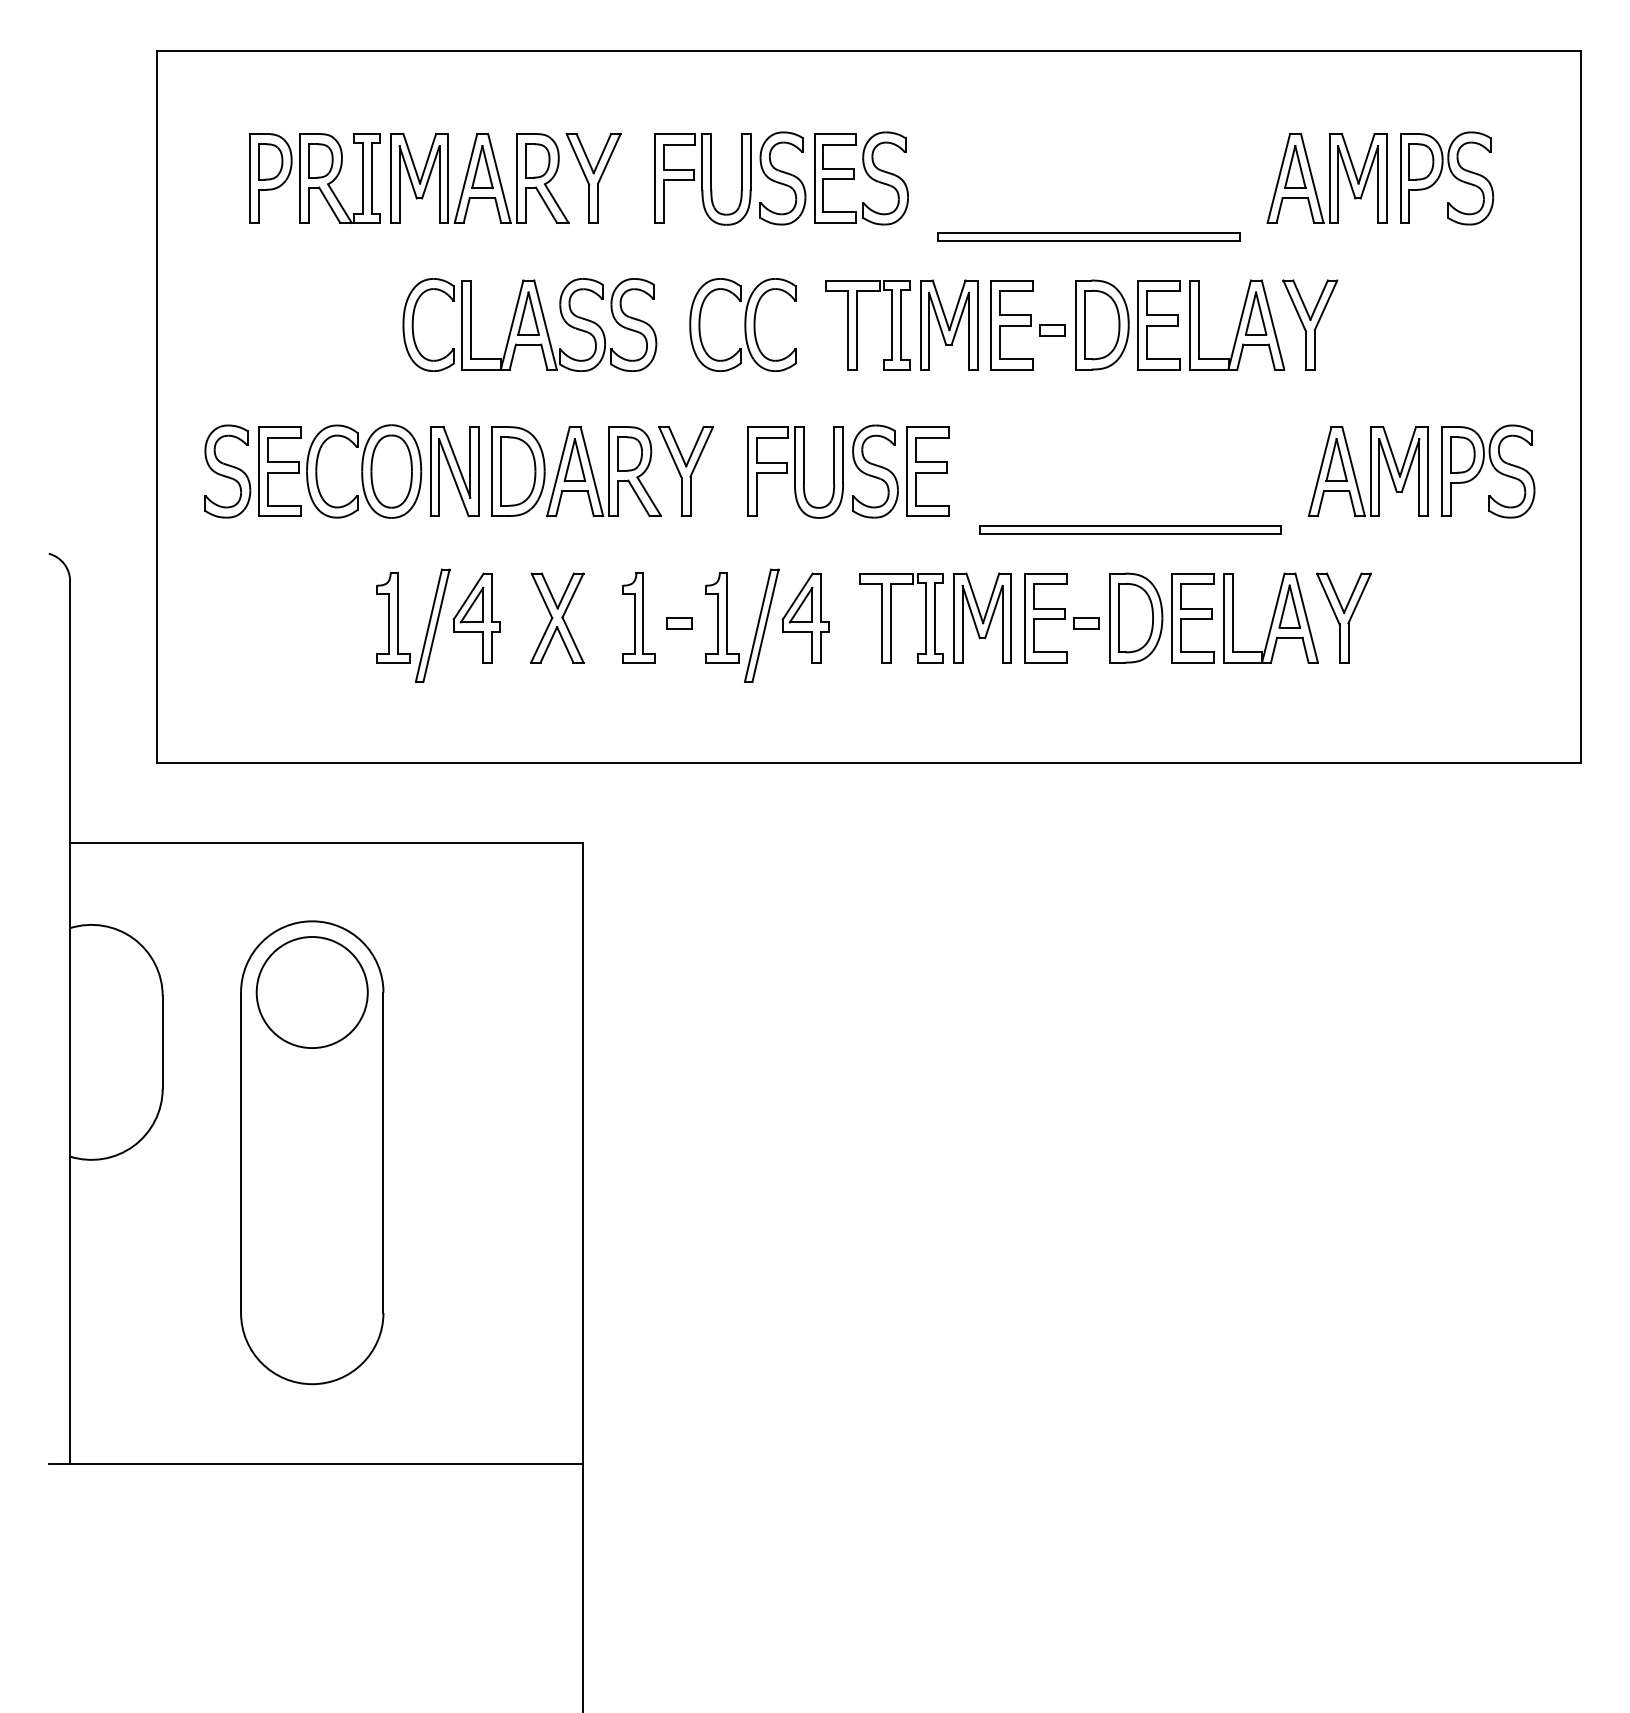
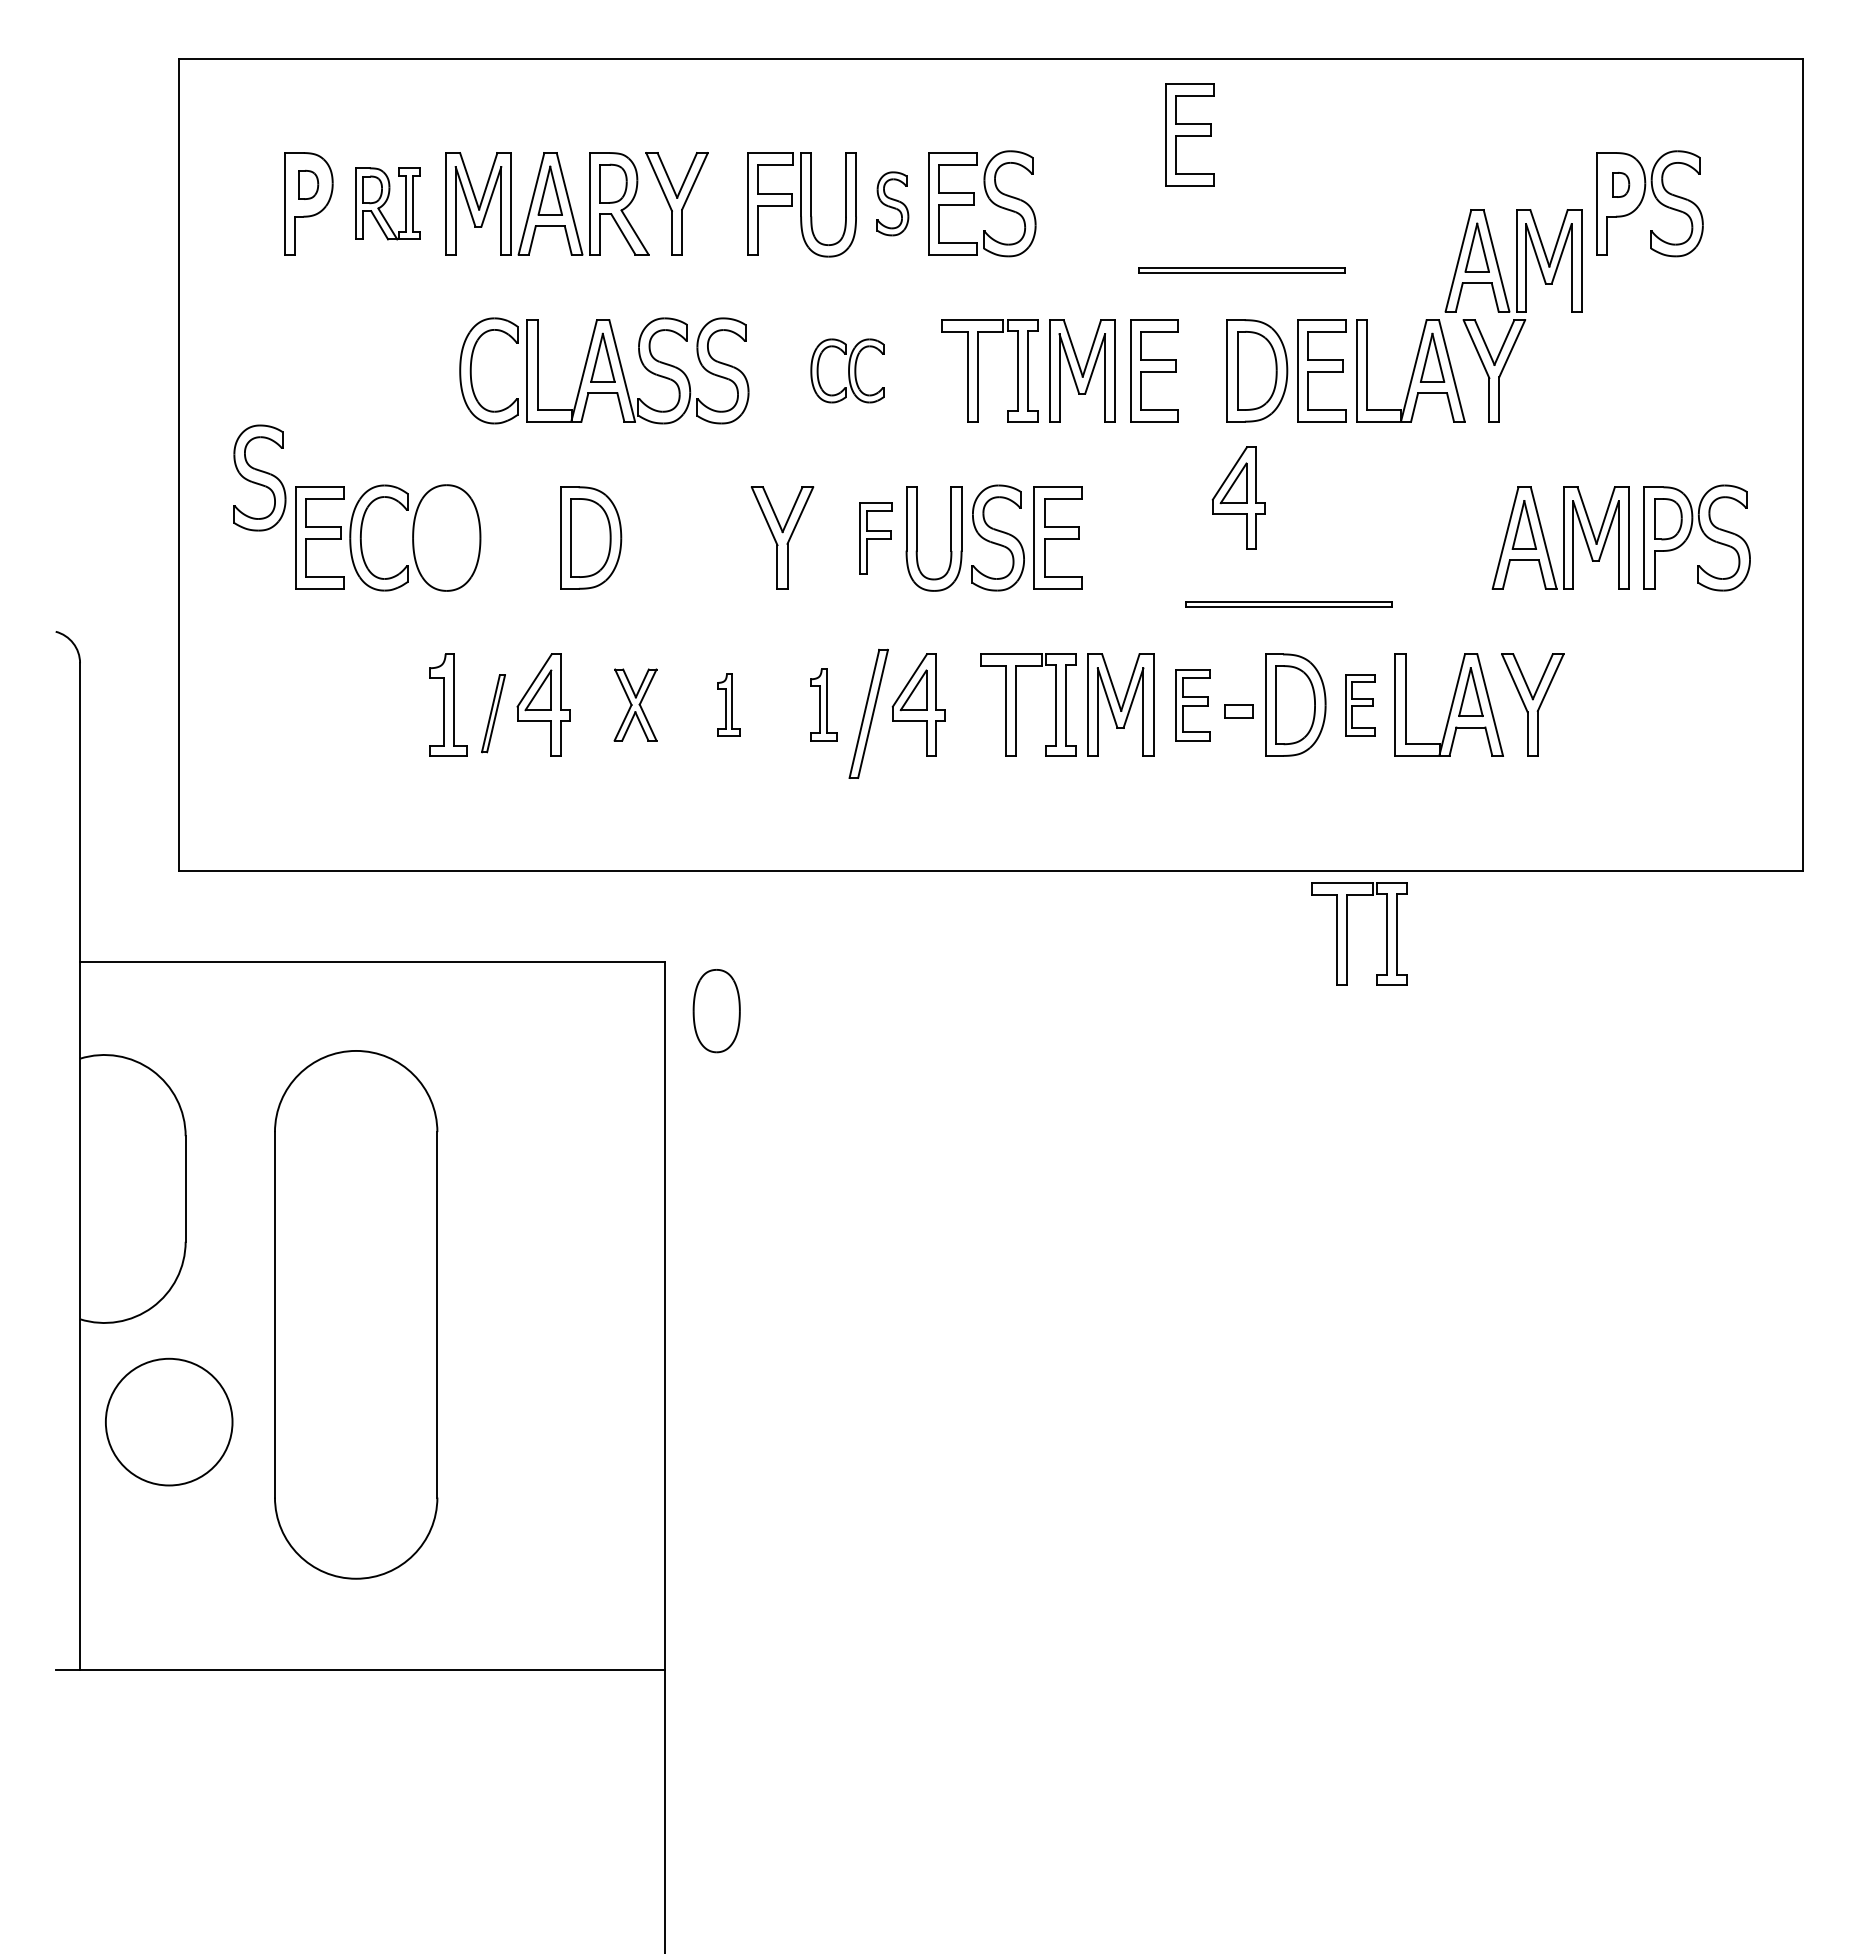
part: (1042, 117) -> (1189, 134), added
part: (270, 161) -> (308, 184), size x0.7
part: (1420, 161) -> (1620, 184), size x0.6
part: (339, 178) -> (387, 203), size x0.7
part: (782, 178) -> (892, 203), size x0.6
part: (1327, 178) -> (1513, 260), moved
part: (1088, 236) -> (1241, 270), size x0.6
part: (743, 324) -> (847, 370), size x0.6
part: (1052, 329) -> (1200, 376), removed
part: (1085, 436) -> (1238, 497), added
part: (227, 471) -> (259, 477), moved
part: (391, 471) -> (716, 1011), moved
part: (454, 471) -> (518, 537), removed
part: (603, 471) -> (688, 537), removed
part: (767, 471) -> (875, 537), size x0.7
part: (1129, 529) -> (1288, 604), size x0.6
part: (557, 617) -> (635, 704), size x0.7
part: (638, 617) -> (728, 704), size x0.6
part: (722, 617) -> (823, 704), size x0.7
part: (1045, 617) -> (1192, 704), size x0.7
part: (1192, 617) -> (1360, 704), size x0.6
part: (679, 623) -> (774, 711), removed
part: (432, 625) -> (493, 713), size x0.6
part: (1181, 818) -> (1347, 933), added
circle: (312, 991) -> (169, 1421), moved

